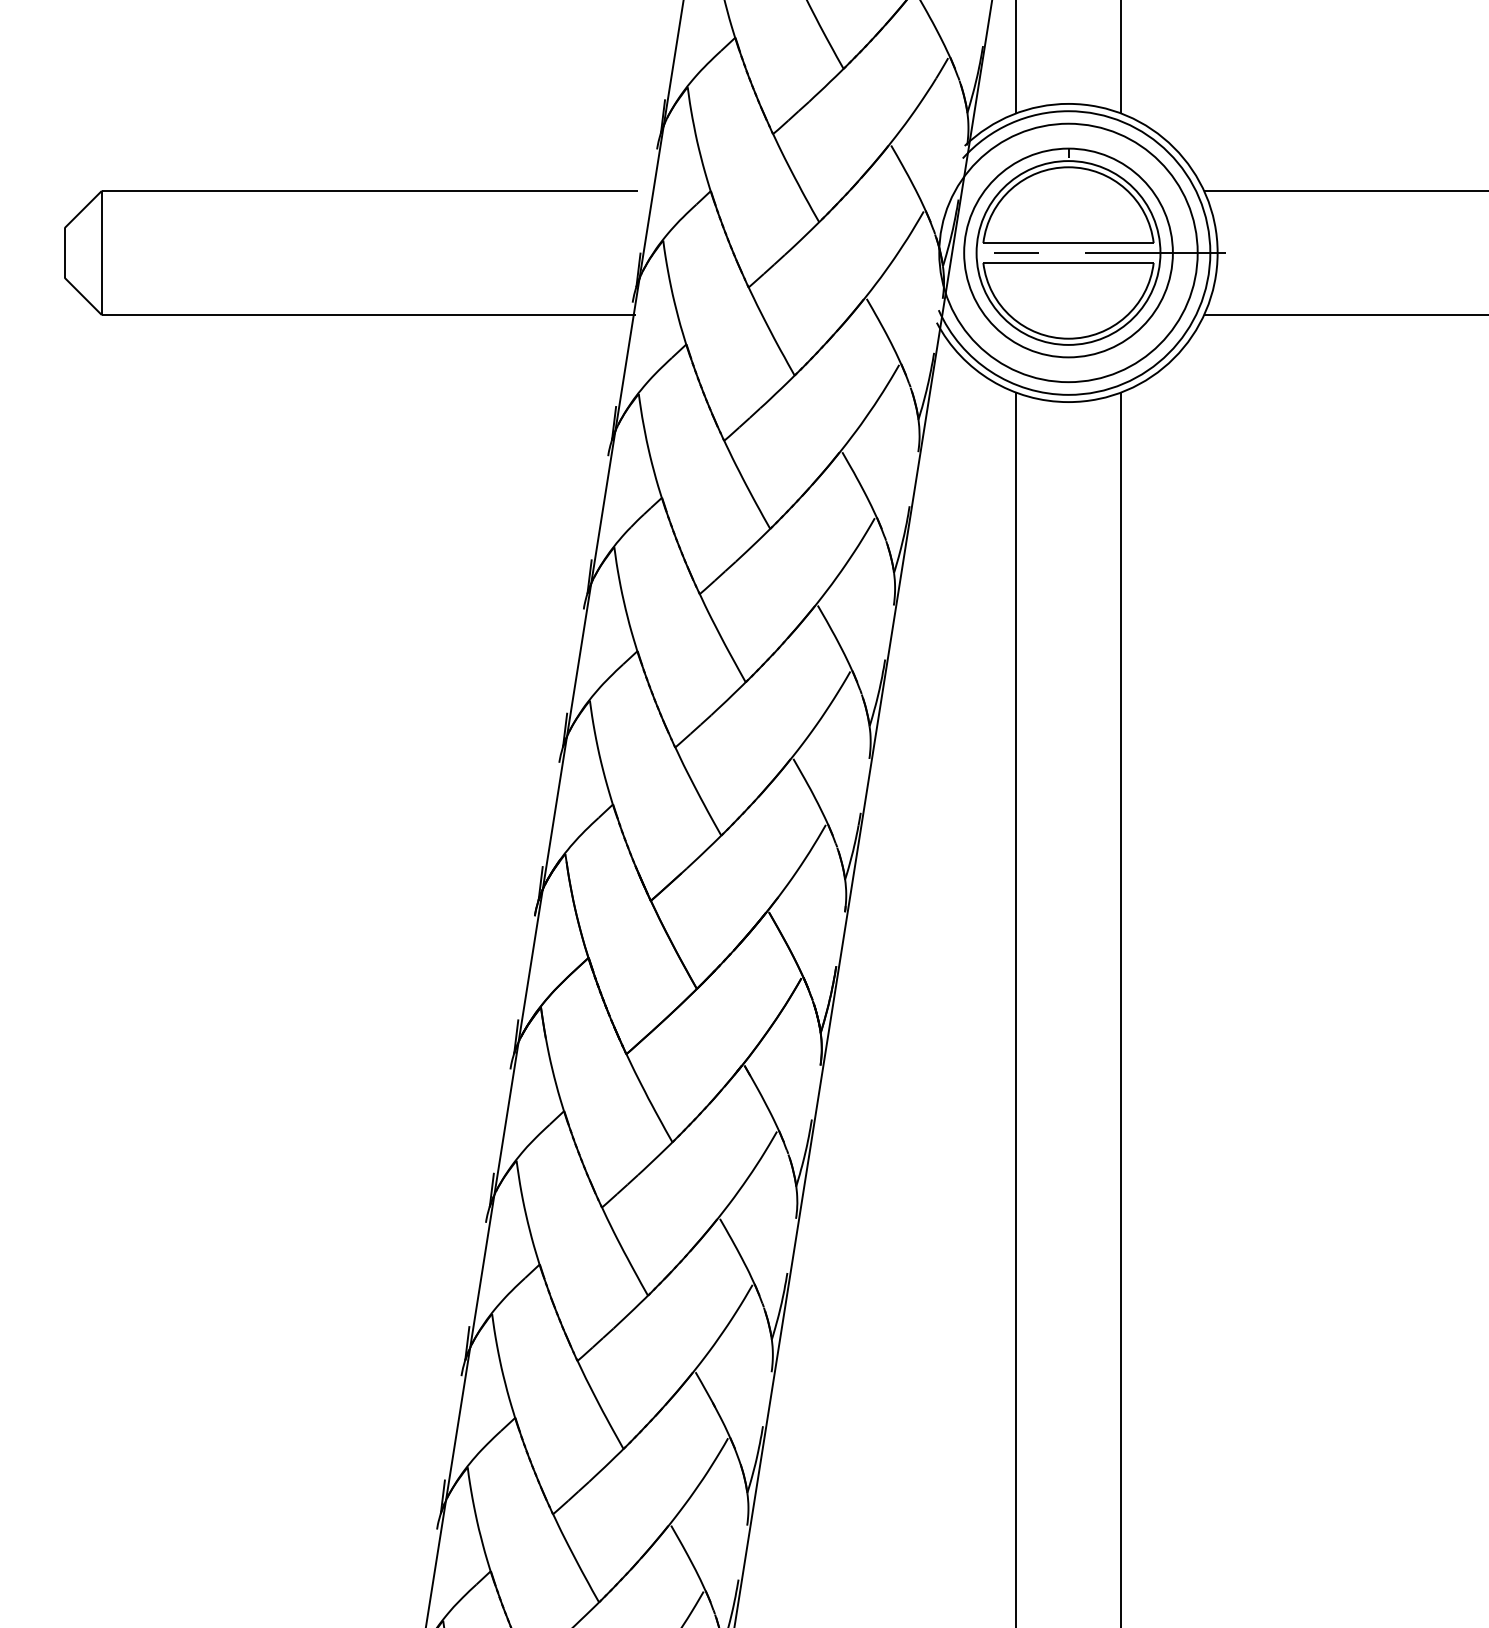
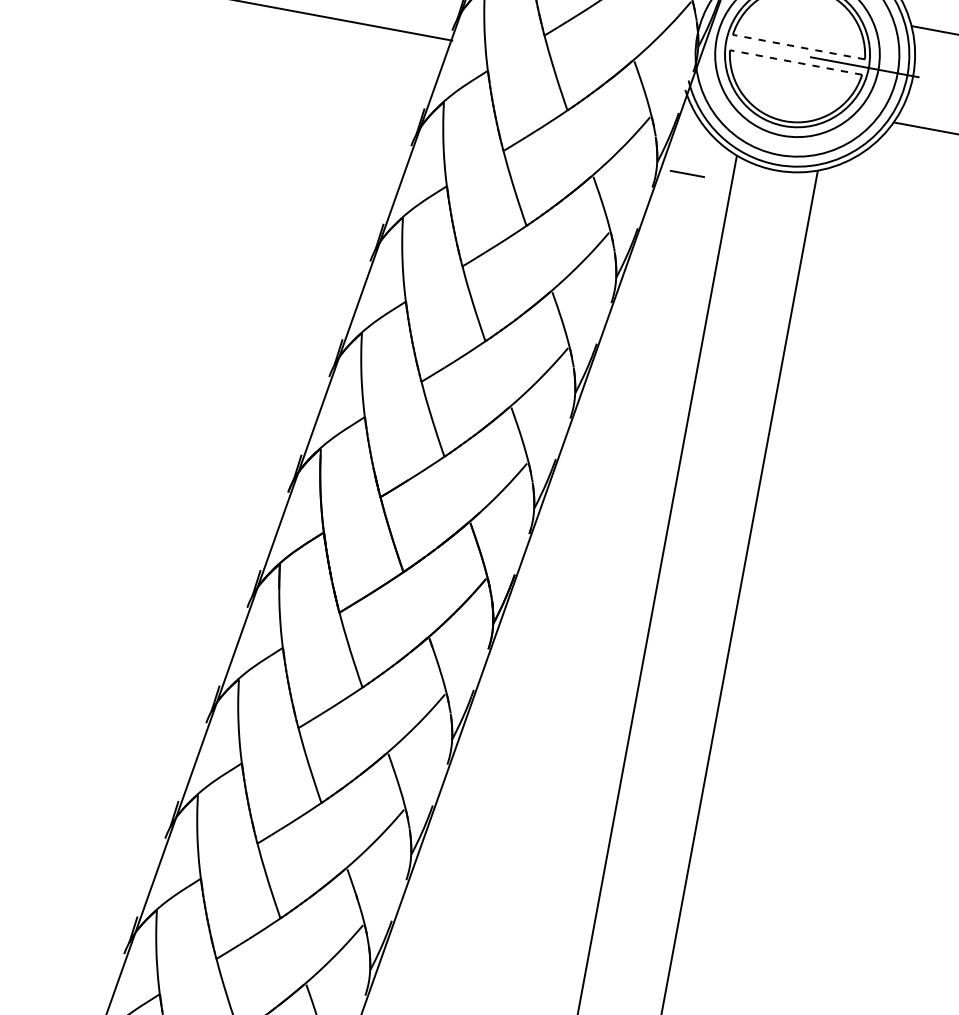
line: (1068, 243) -> (798, 47), solid -> dashed
line: (1016, 252) -> (687, 173), moved
line: (1068, 262) -> (796, 62), solid -> dashed

